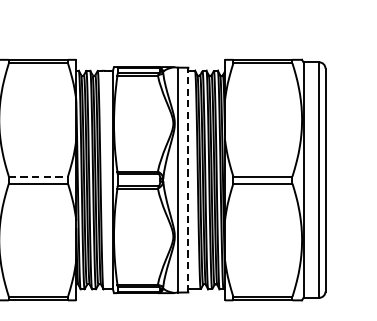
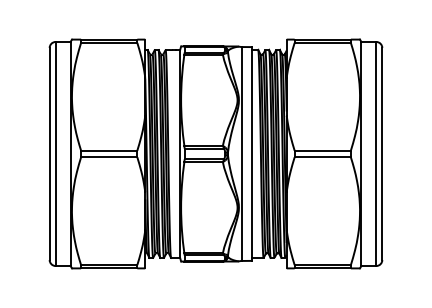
line: (38, 176) -> (109, 150), dashed -> solid
line: (187, 179) -> (251, 153), dashed -> solid

